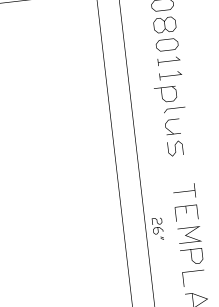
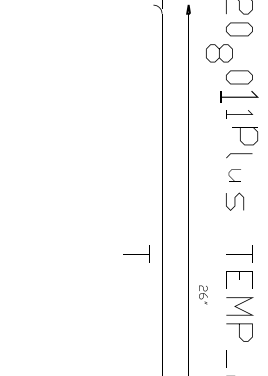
part: (164, 25) -> (219, 53), moved
part: (169, 60) -> (239, 96), size x1.4
part: (166, 94) -> (245, 136), moved
part: (172, 126) -> (234, 175), size x0.7
part: (98, 201) -> (136, 253), added
part: (158, 228) -> (203, 294), size x0.7

